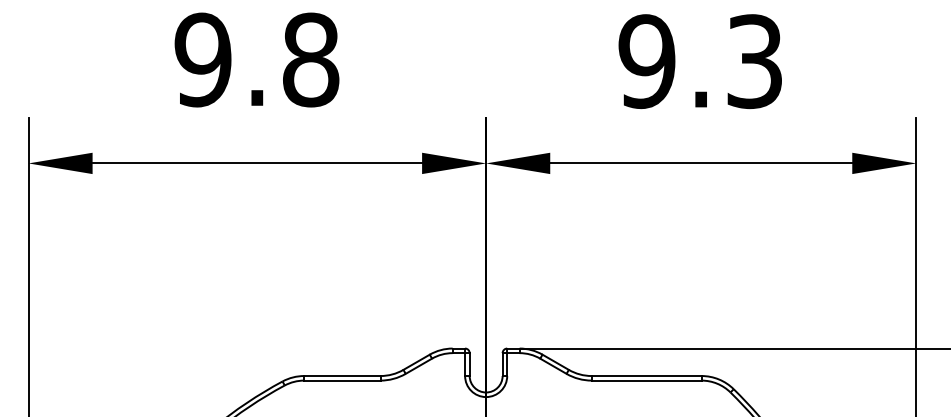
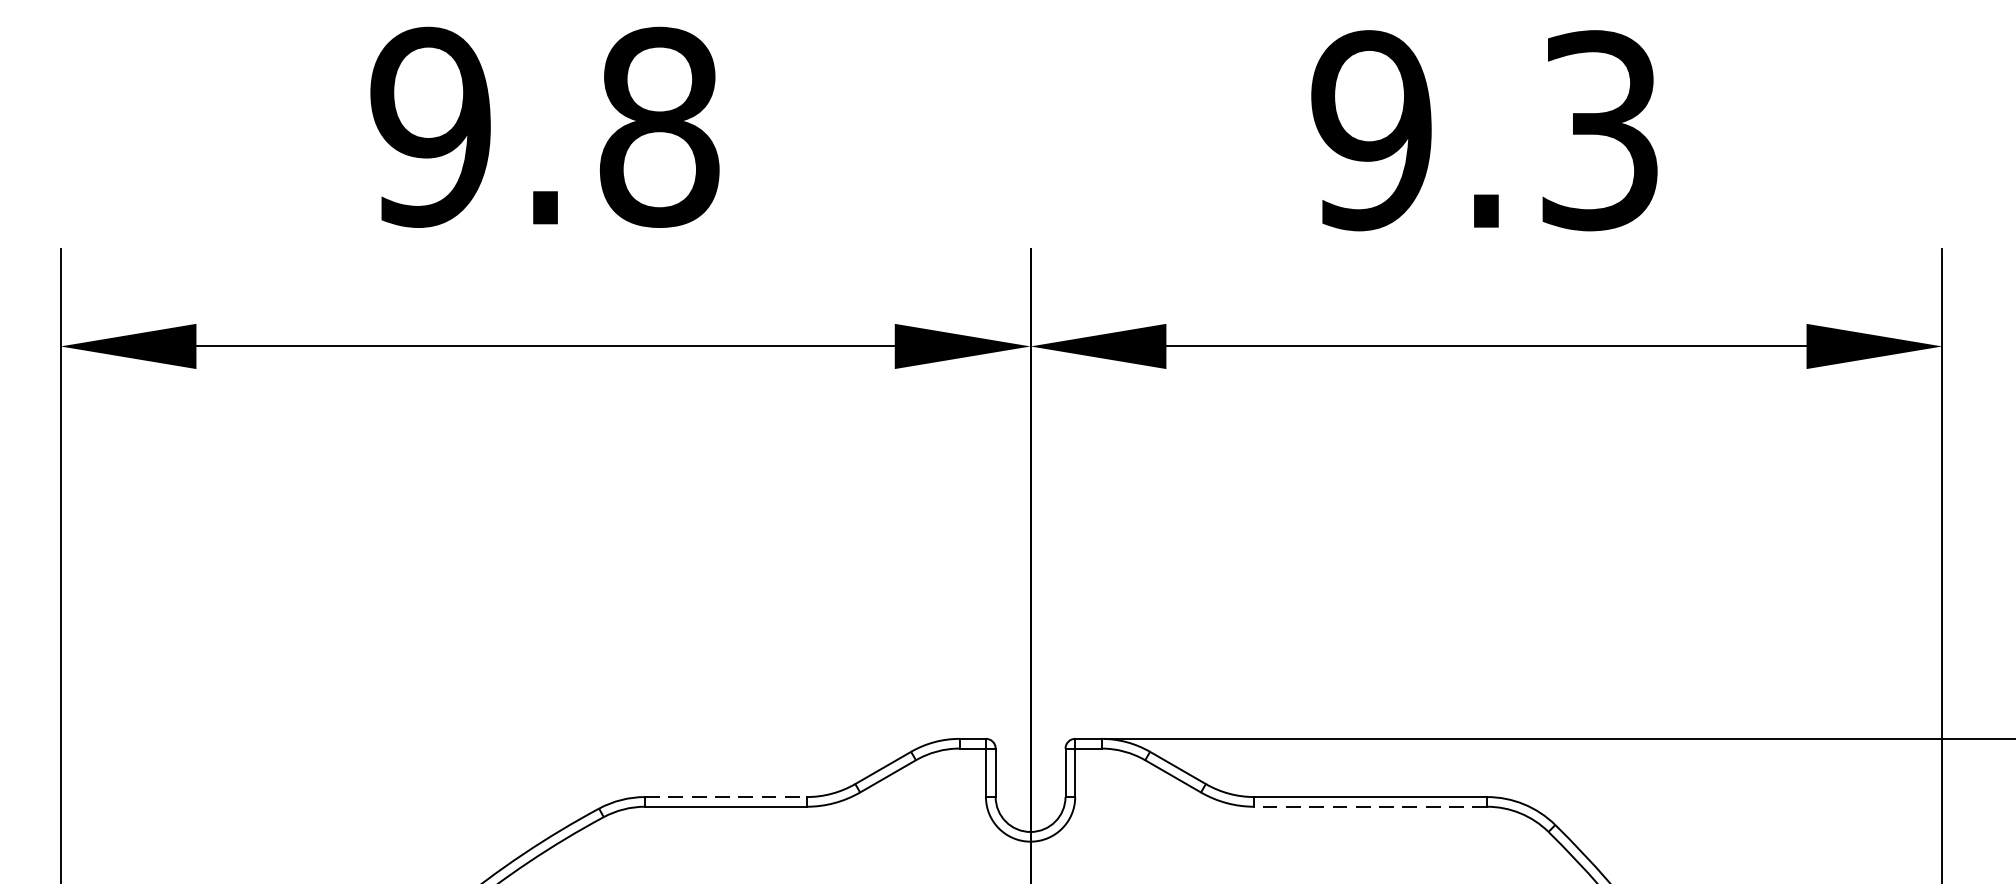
line: (342, 376) -> (726, 798), solid -> dashed
line: (646, 380) -> (1370, 806), solid -> dashed

